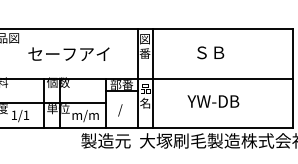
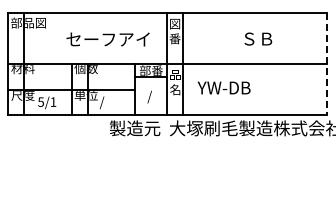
text: (210, 52) -> (258, 38), moved
text: (68, 54) -> (107, 39), moved
line: (292, 78) -> (326, 64), solid -> dashed
text: (212, 101) -> (223, 87), moved
text: (13, 114) -> (40, 101), 1/1 -> 5/1
text: (84, 115) -> (113, 102), m/m -> /

